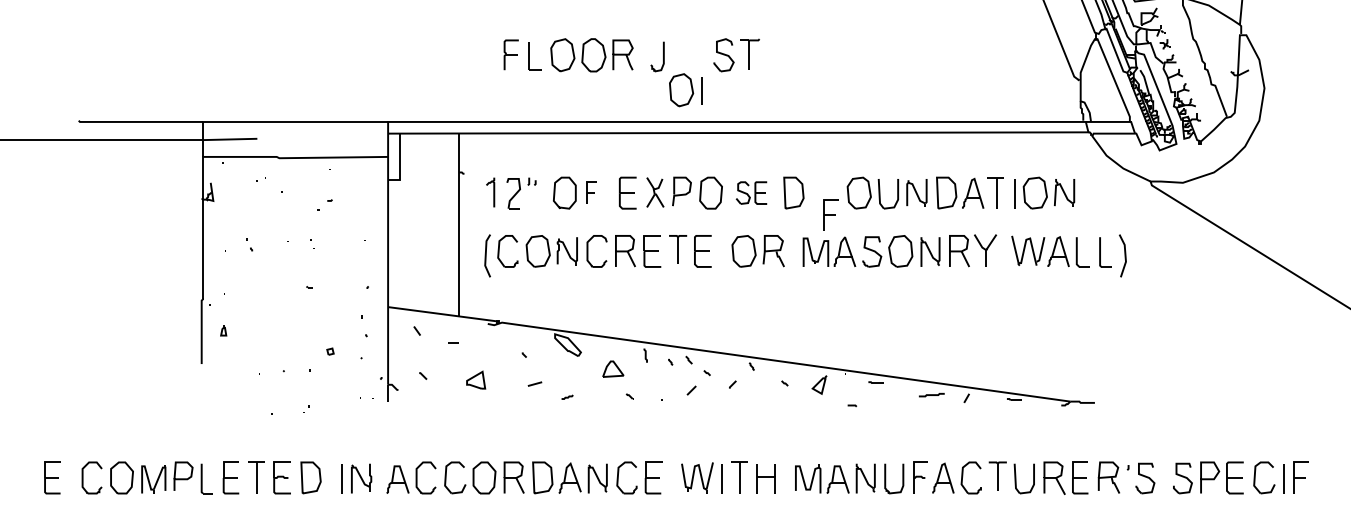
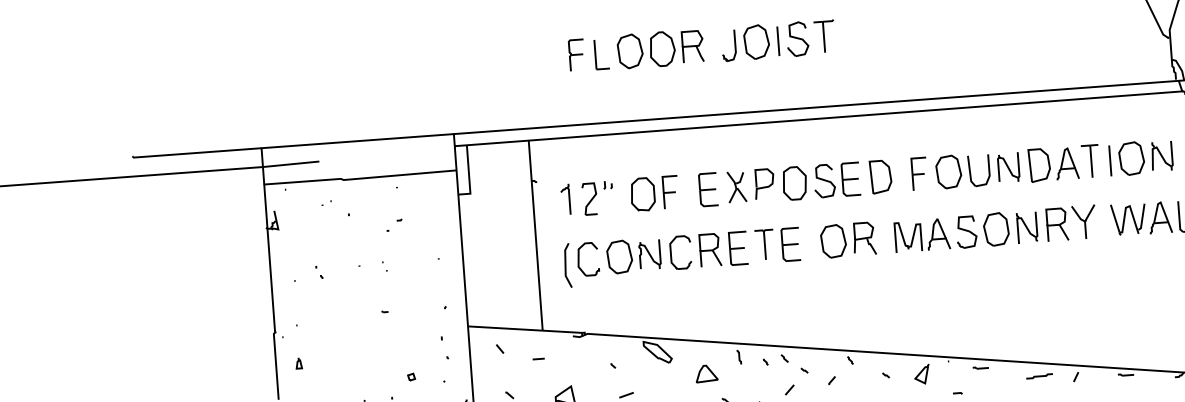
part: (685, 90) -> (760, 42), moved
part: (591, 192) -> (670, 191), size x1.43
part: (751, 192) -> (836, 179), size x1.43
part: (830, 214) -> (918, 173), moved

